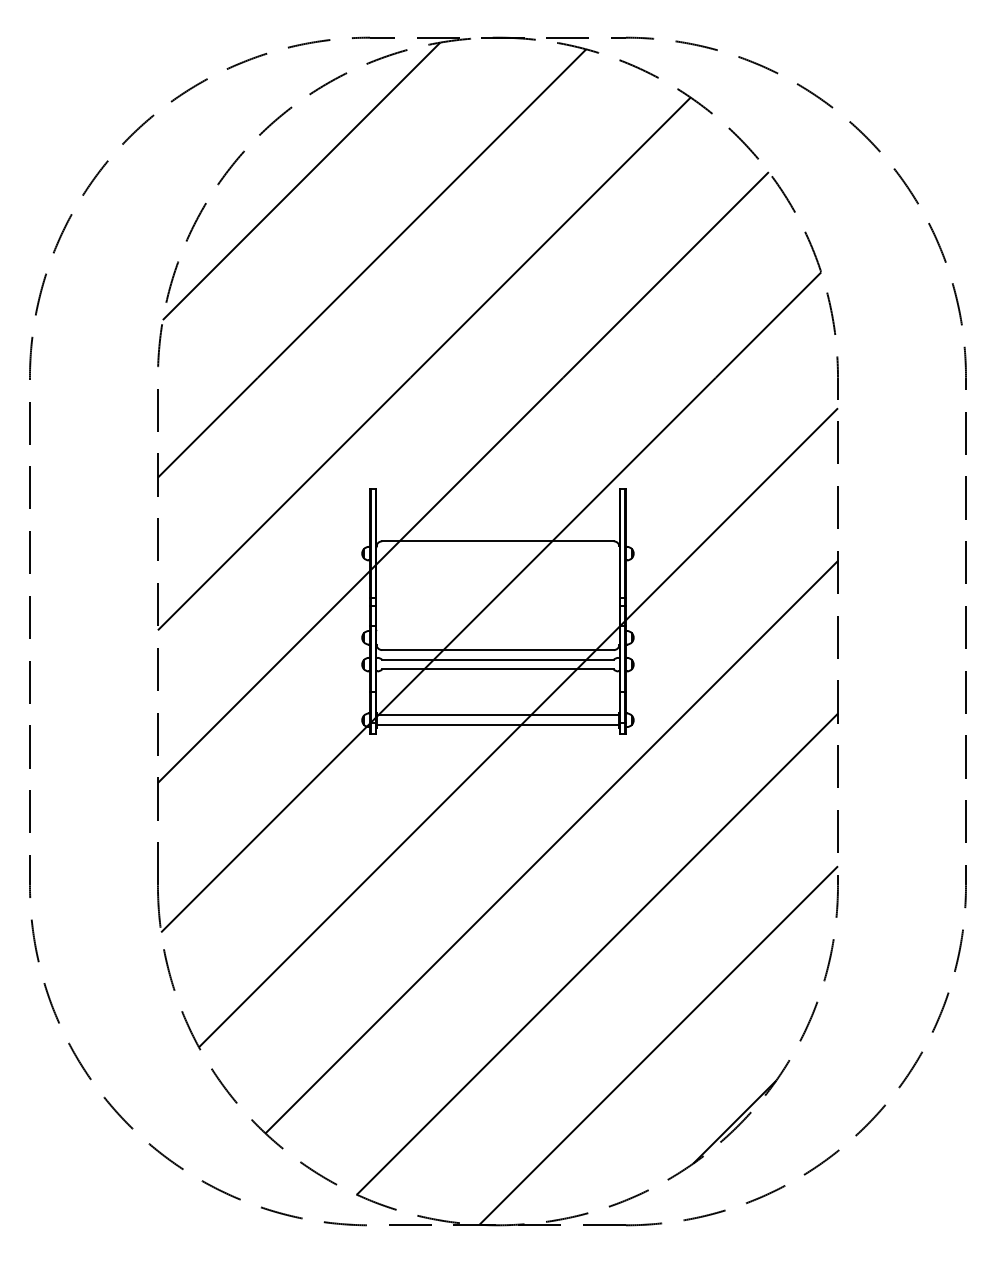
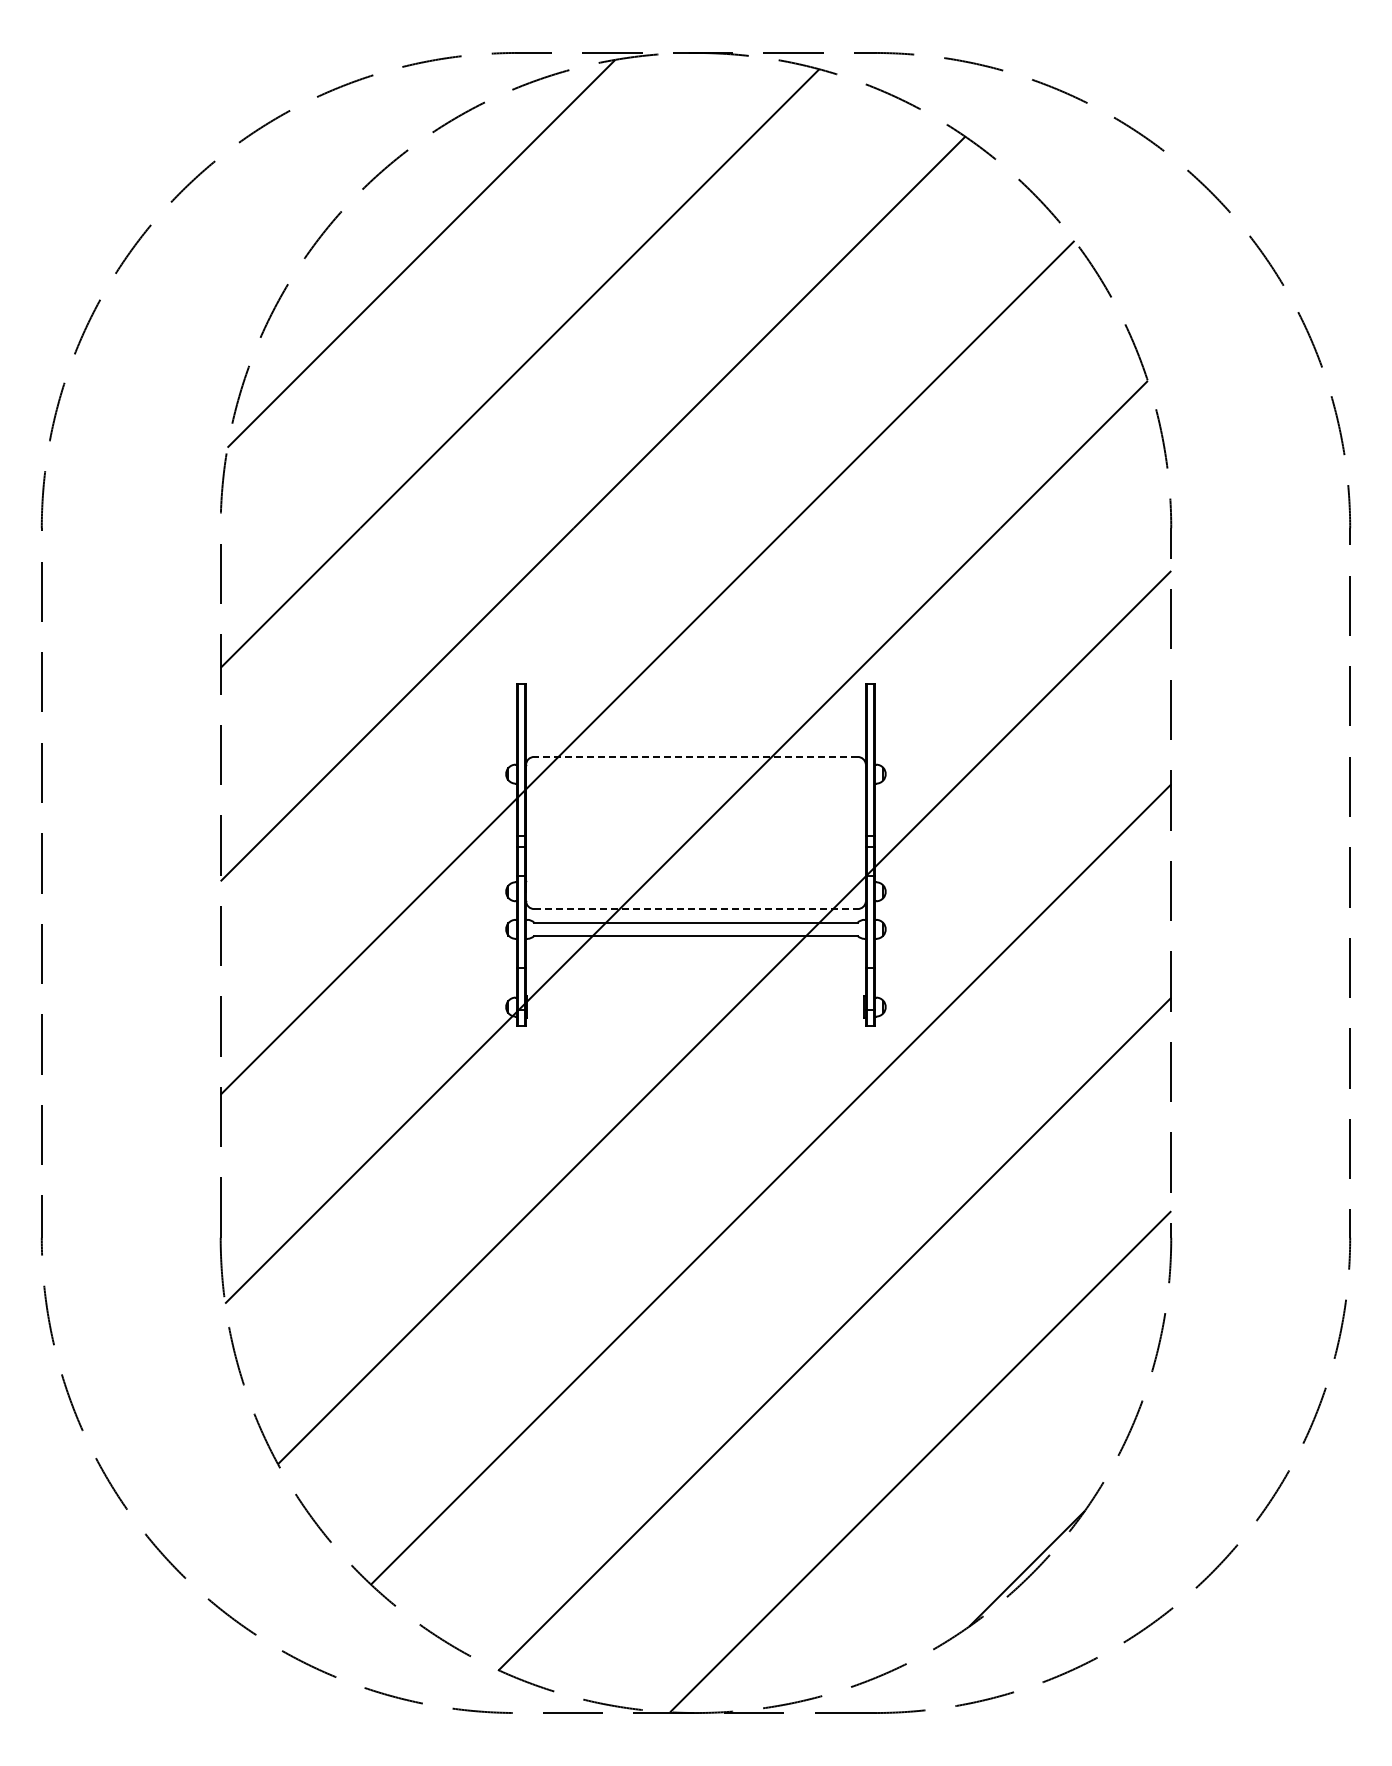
line: (497, 541) -> (695, 756), solid -> dashed
line: (497, 650) -> (695, 909), solid -> dashed
line: (497, 714) -> (695, 999), removed
line: (497, 725) -> (695, 1014), removed

